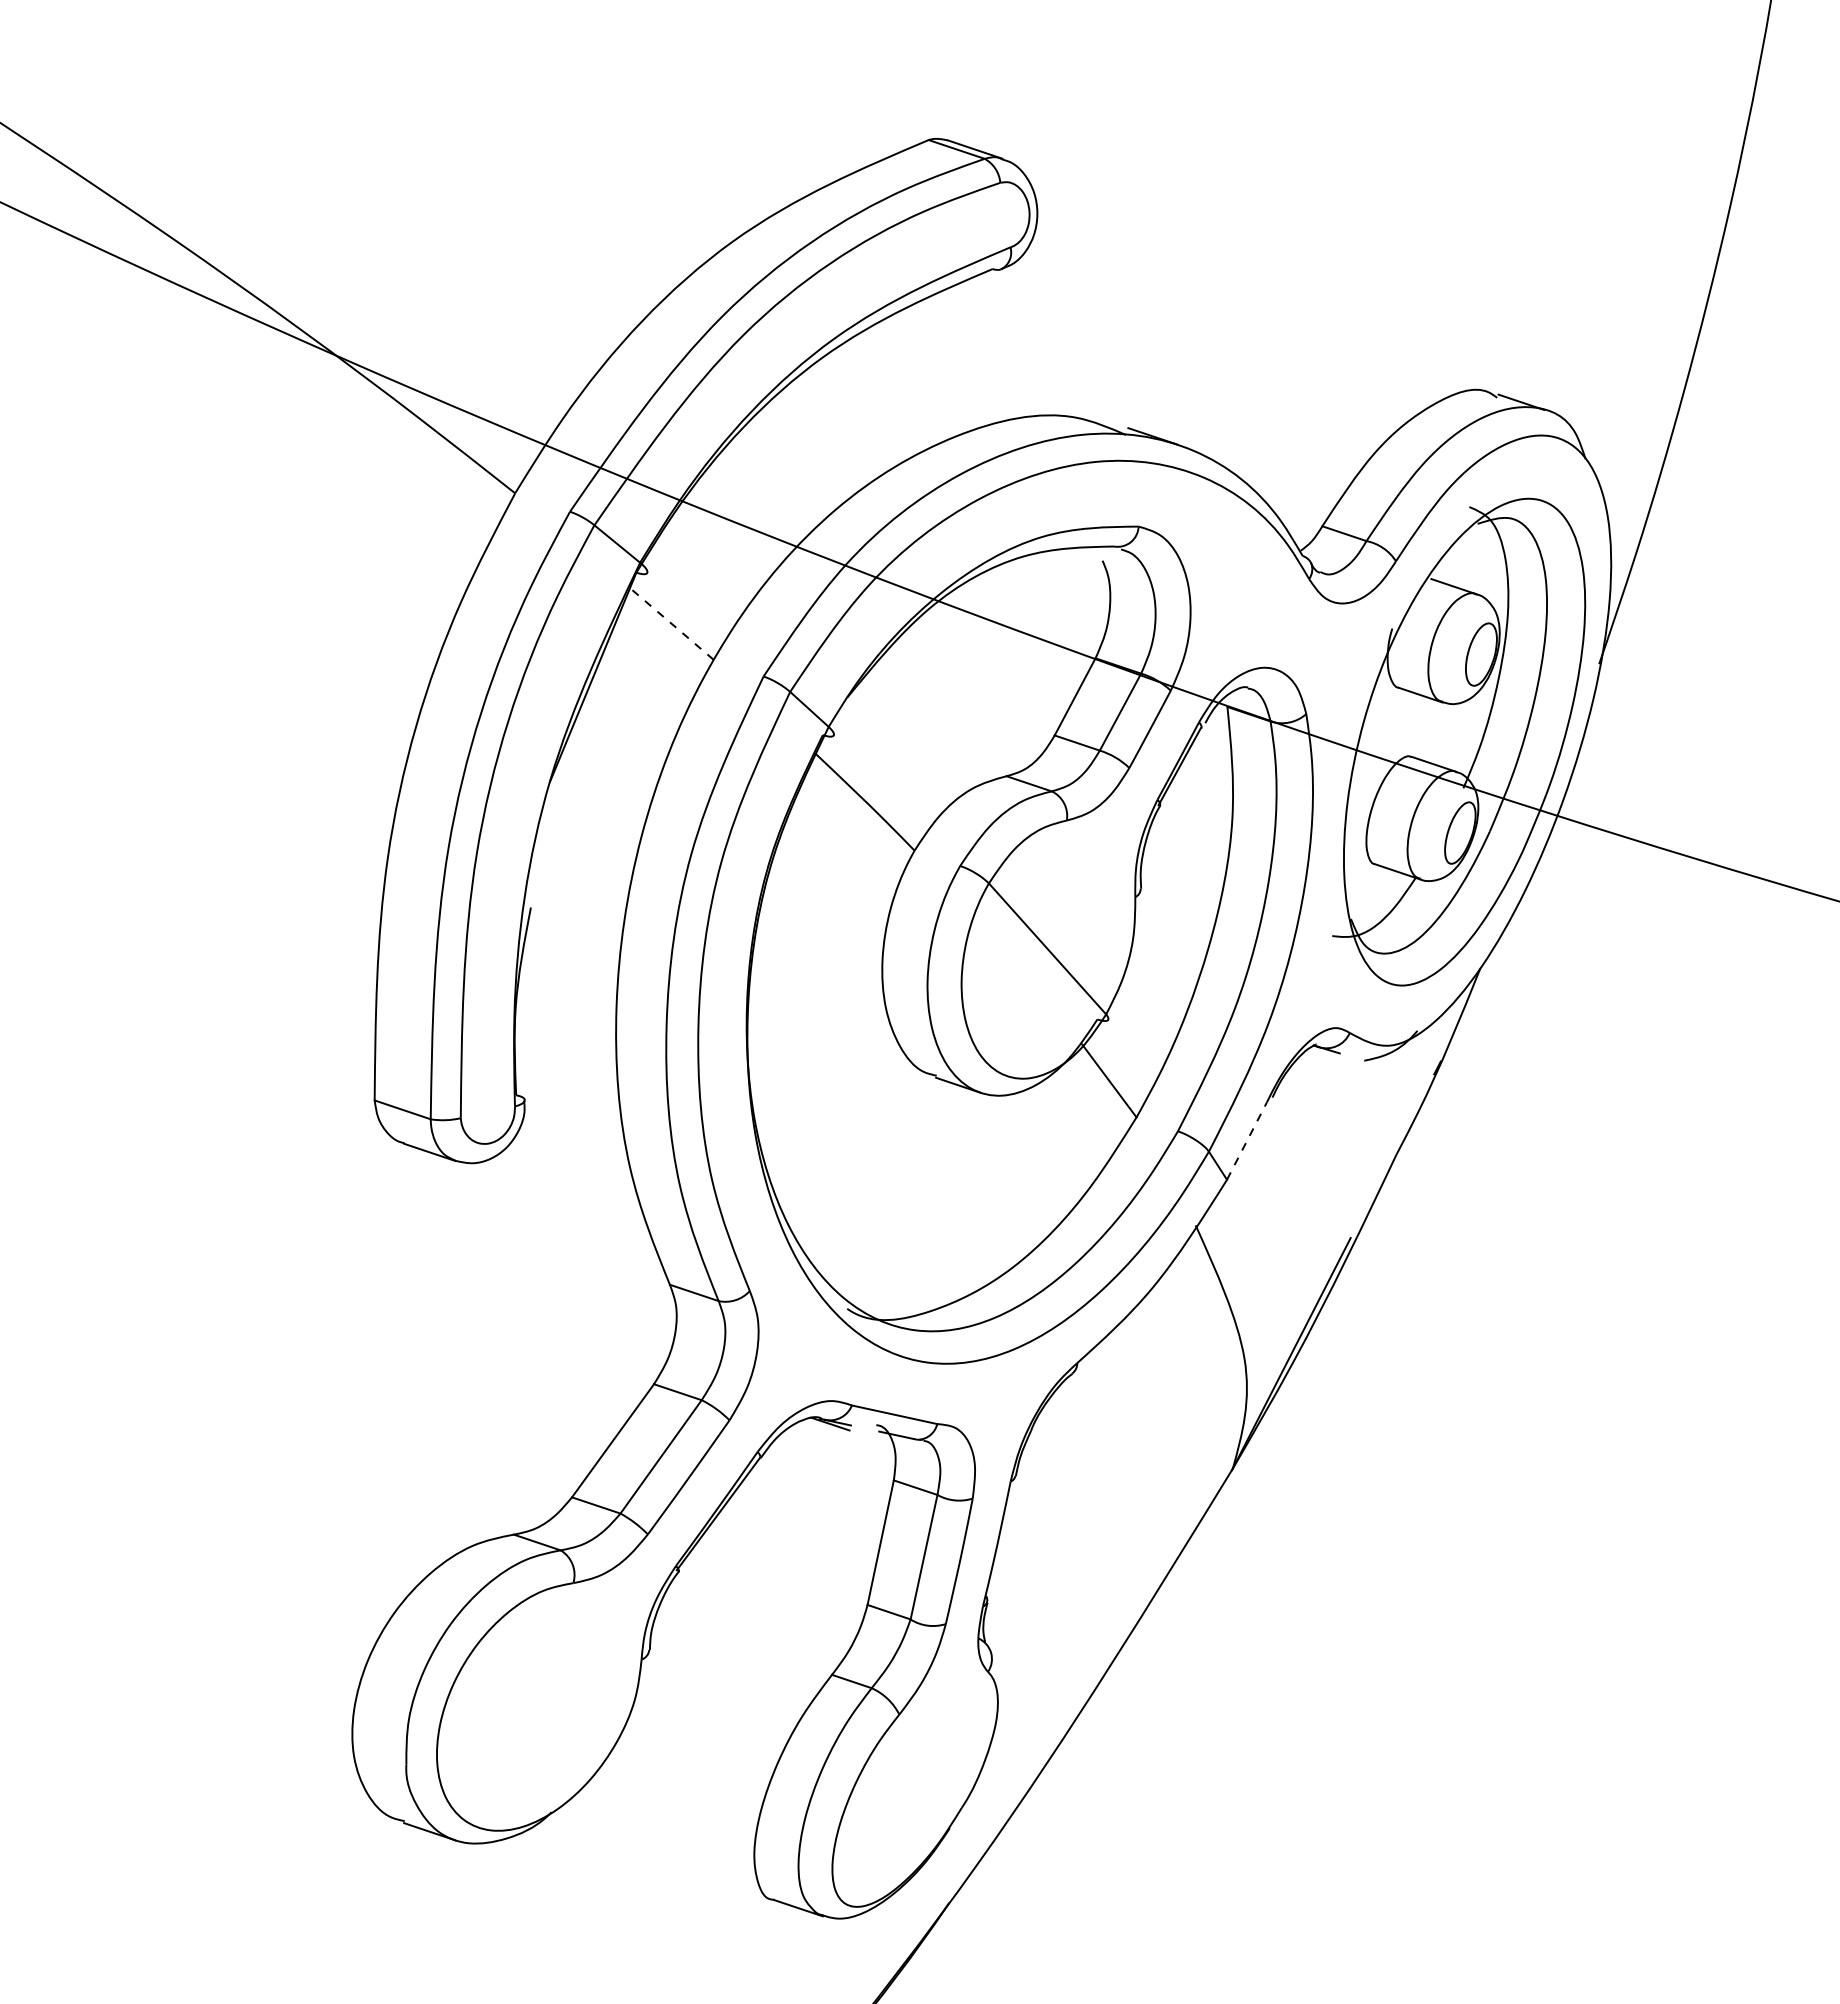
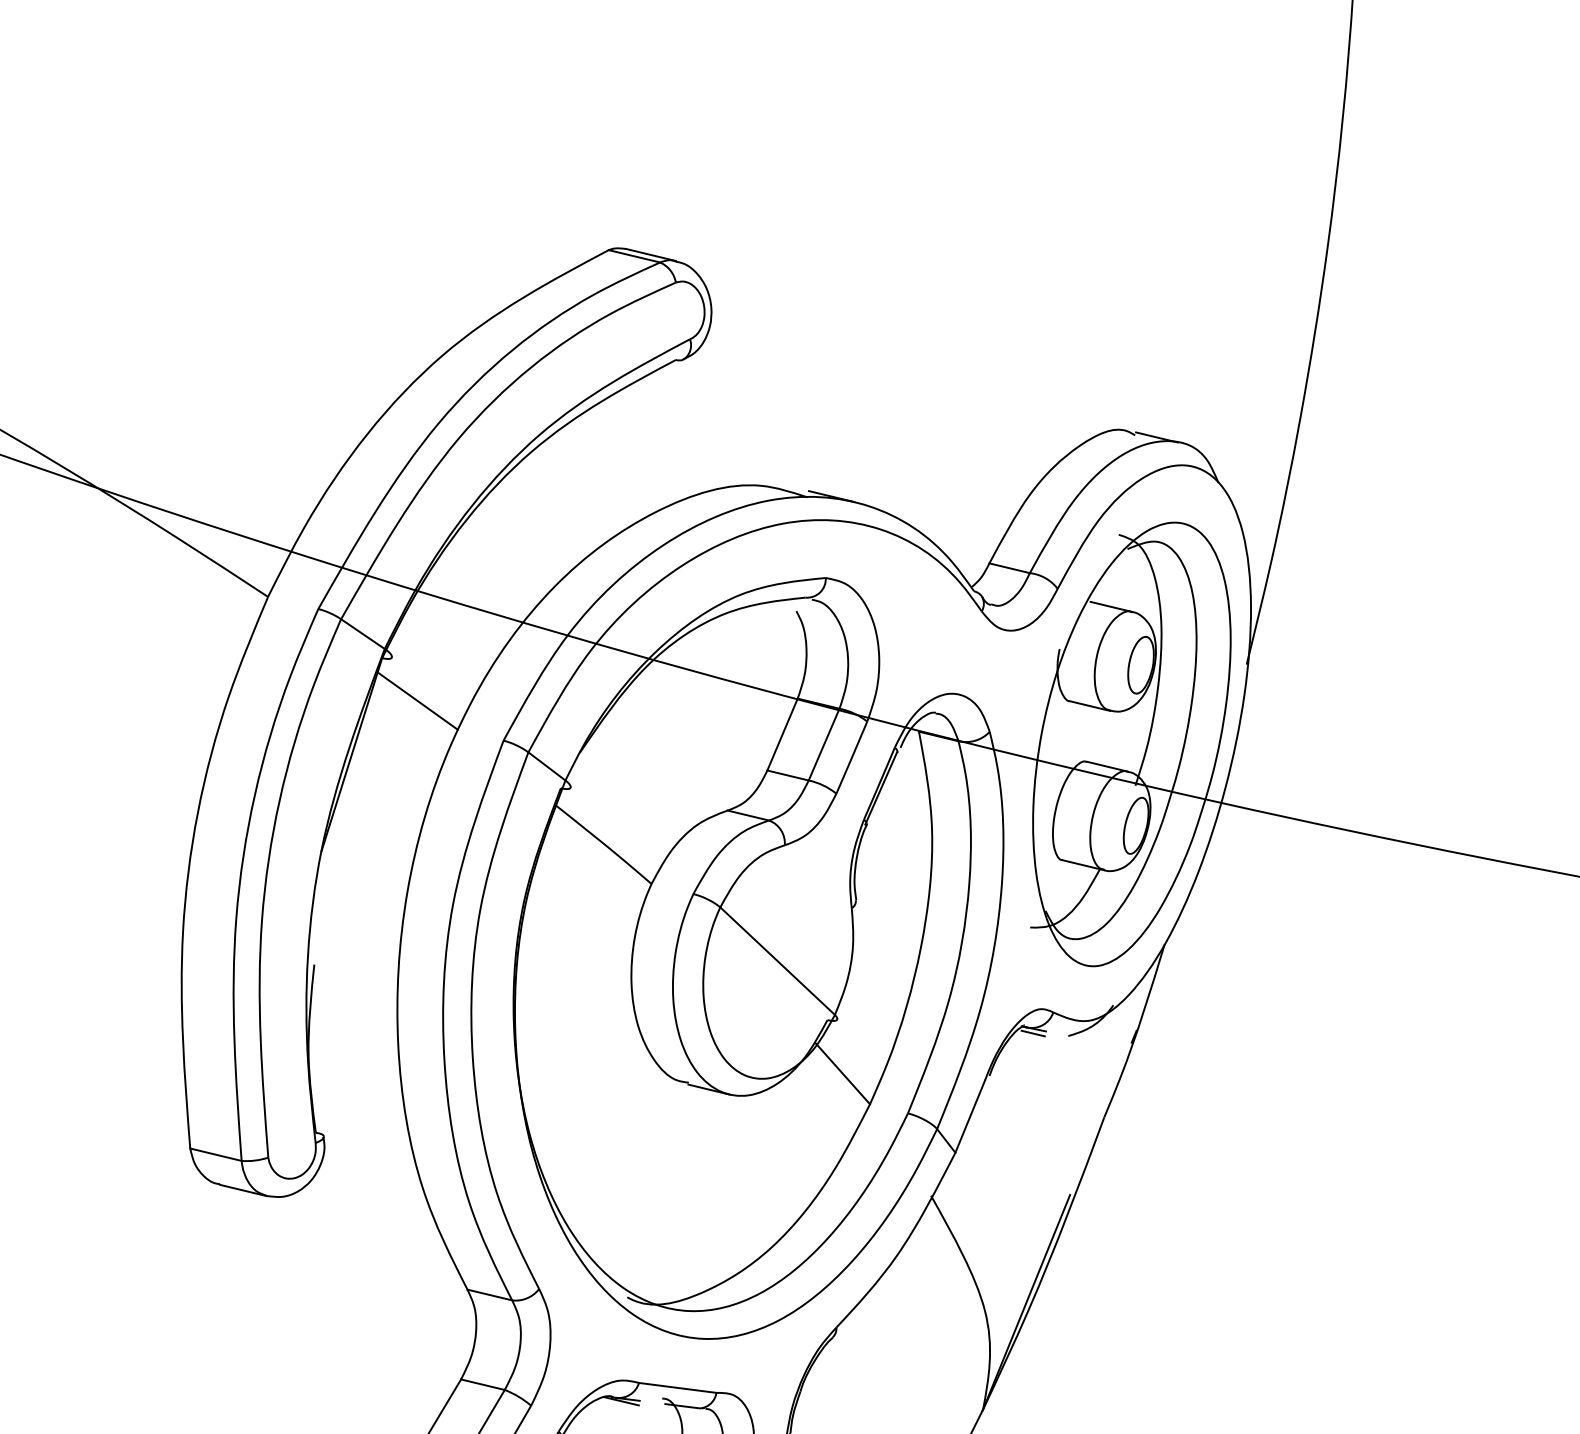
line: (671, 623) -> (417, 700), dashed -> solid
line: (1325, 1054) -> (1033, 1033), added
line: (1247, 1140) -> (970, 1116), dashed -> solid

